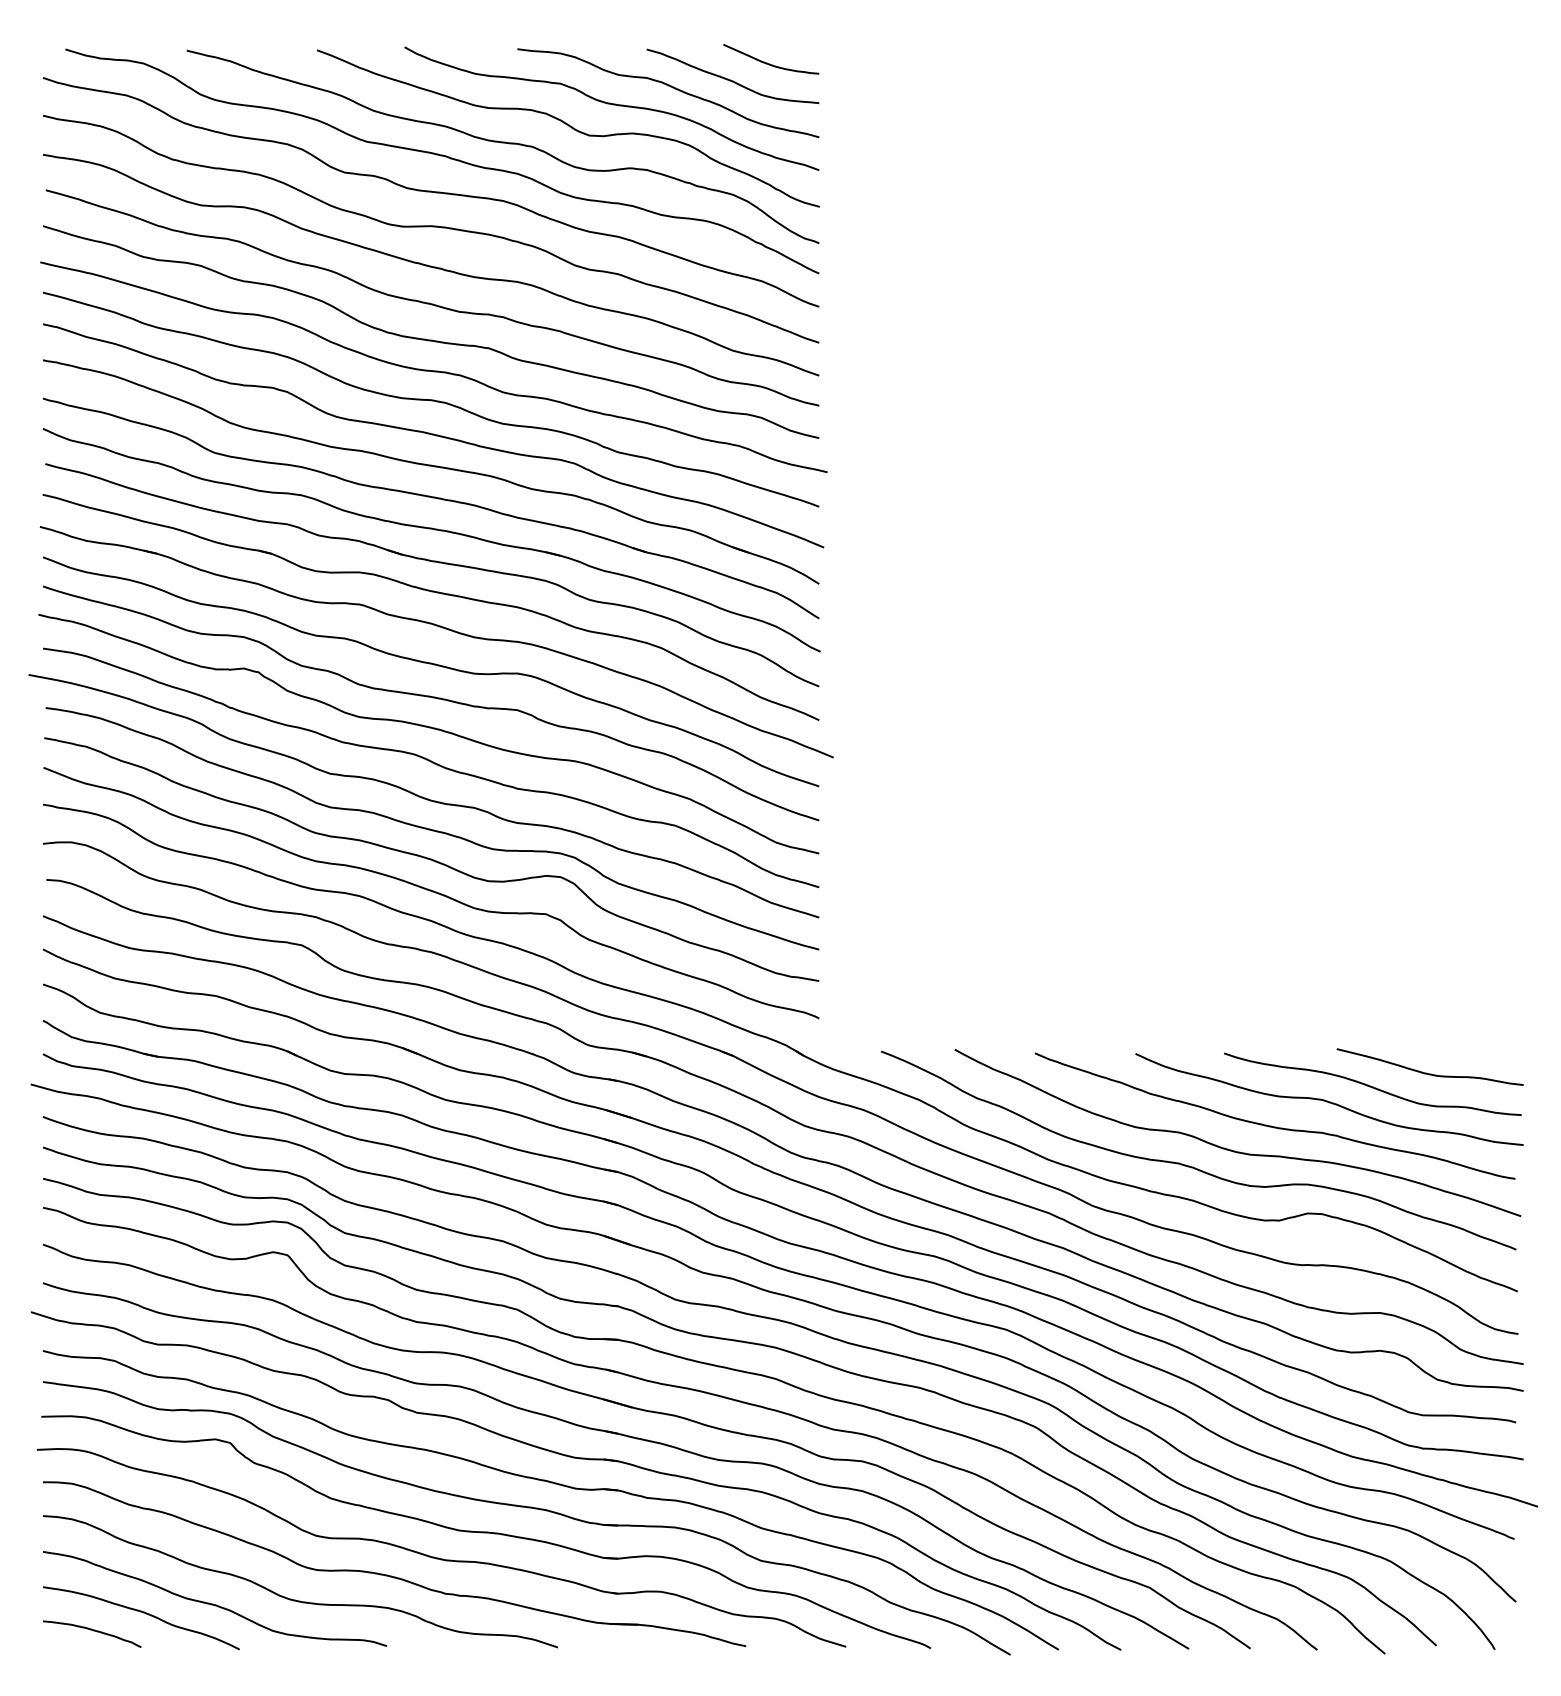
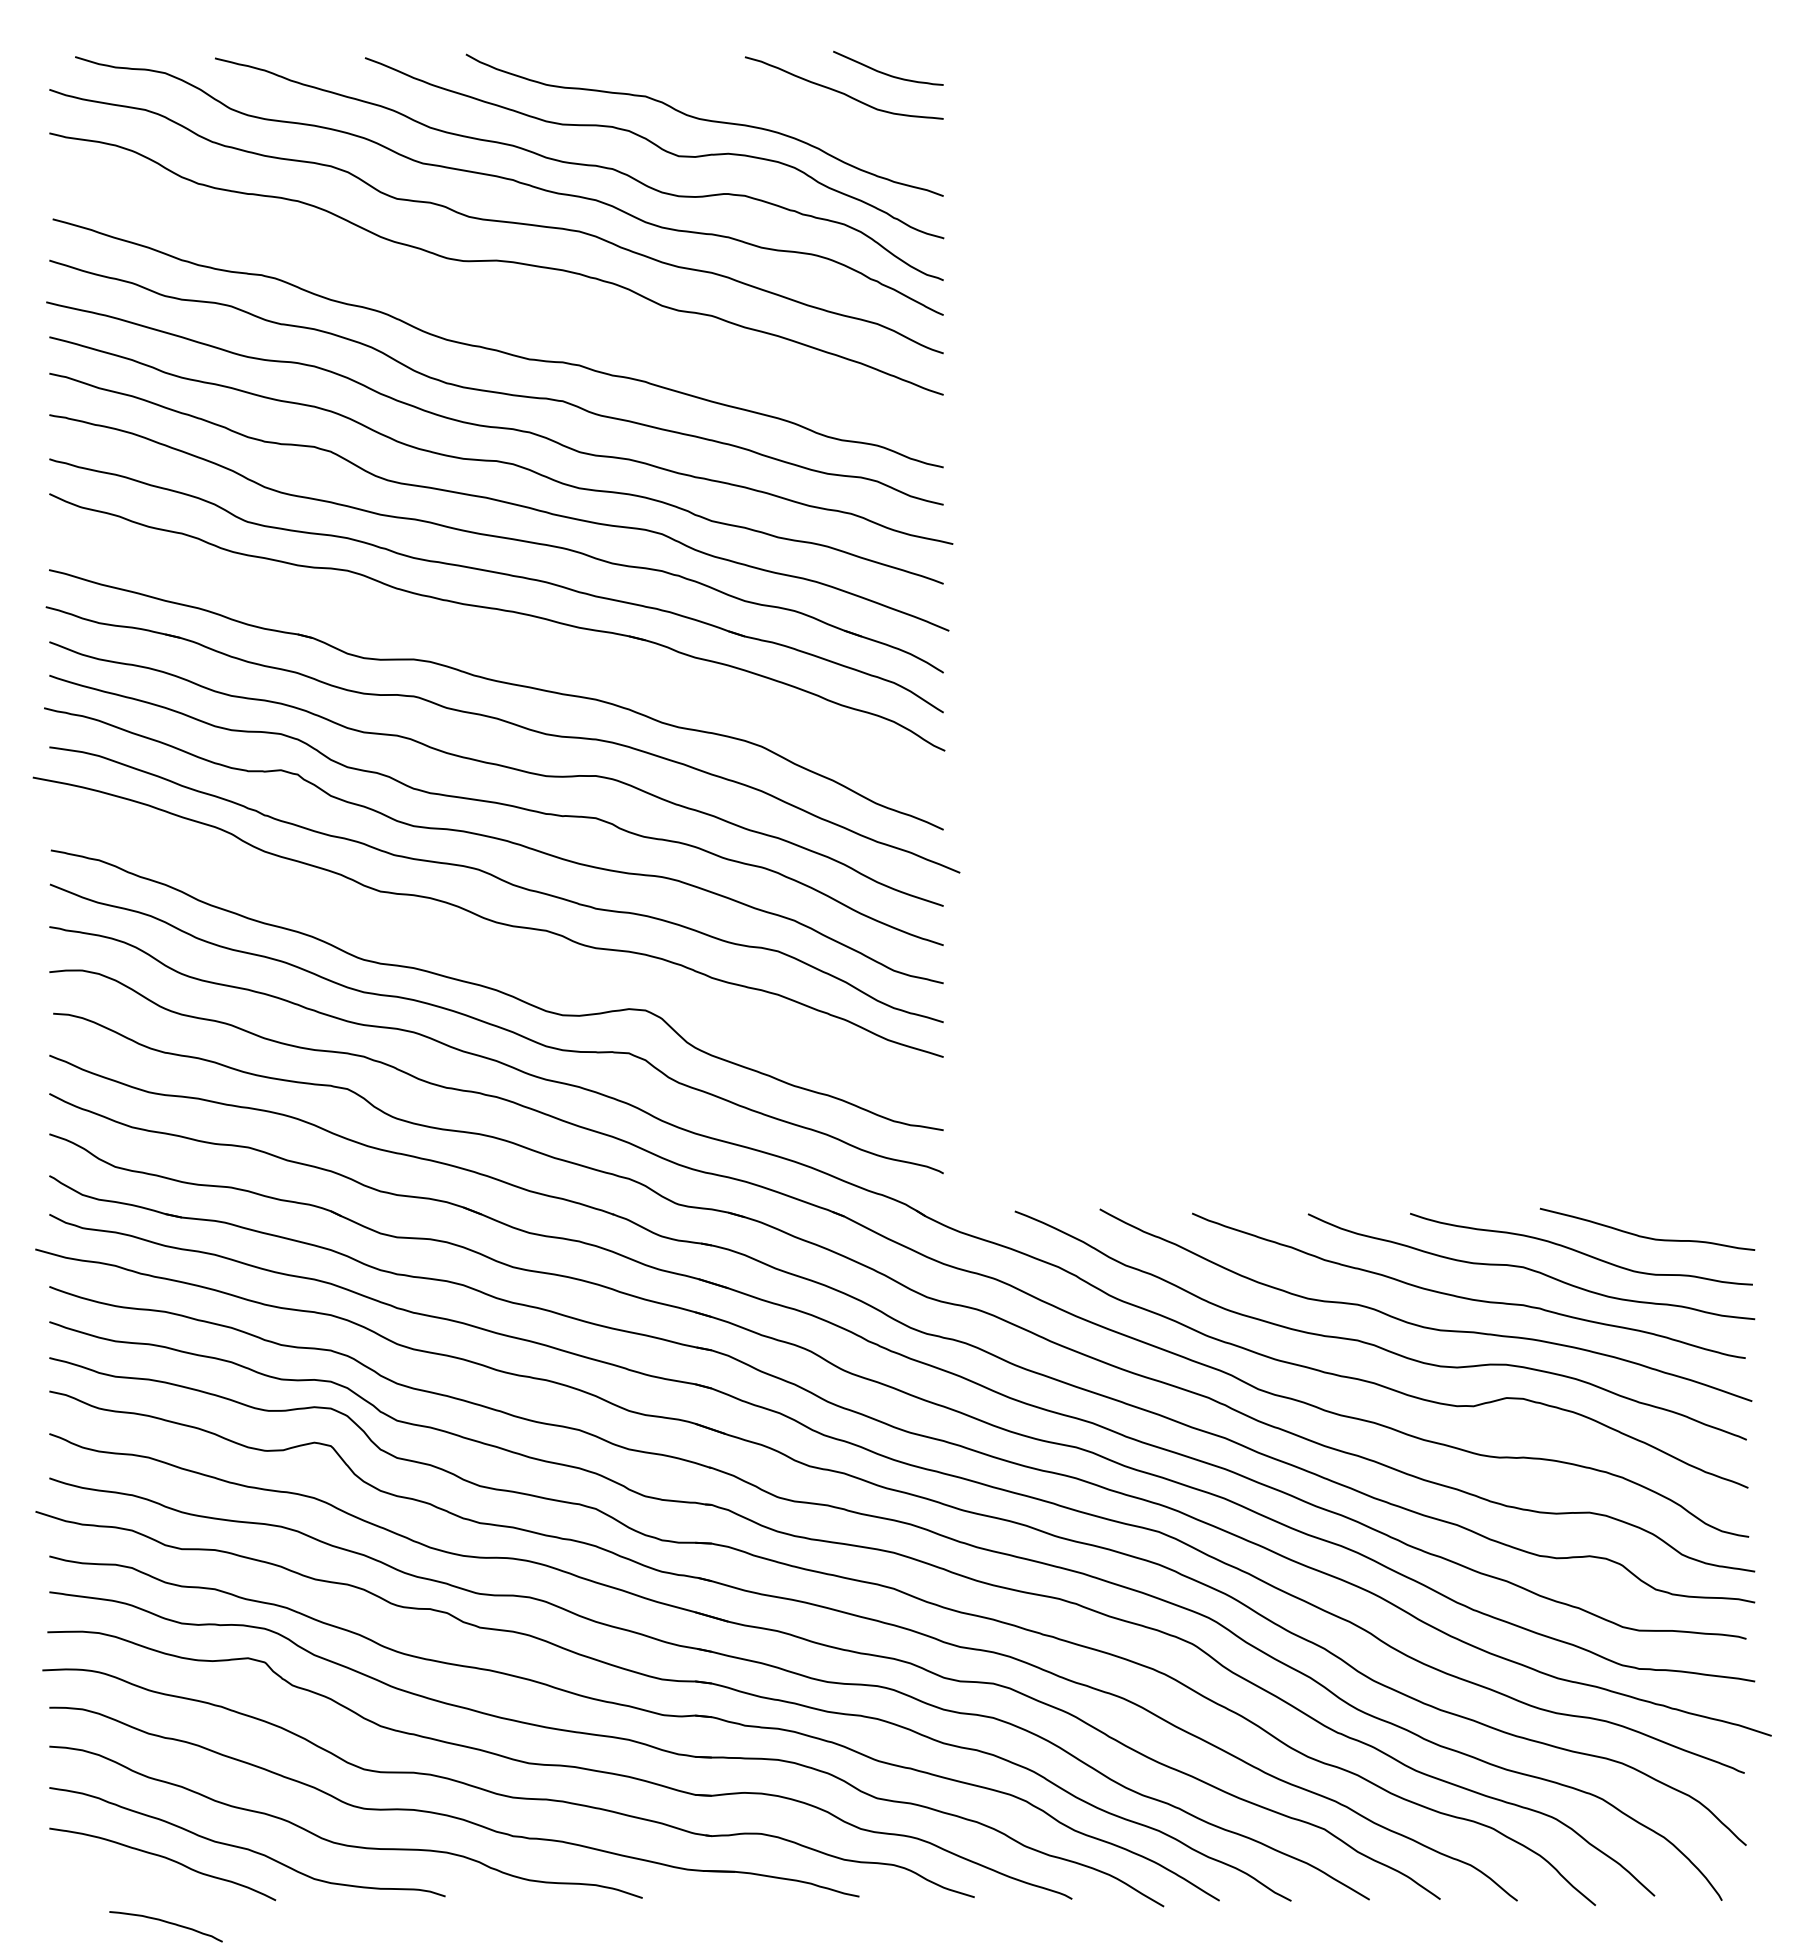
curve: (670, 87) -> (772, 100), removed
curve: (431, 266) -> (496, 306), removed
part: (436, 562) -> (502, 648), removed
curve: (431, 829) -> (497, 955), removed
curve: (93, 1631) -> (167, 1923), moved

